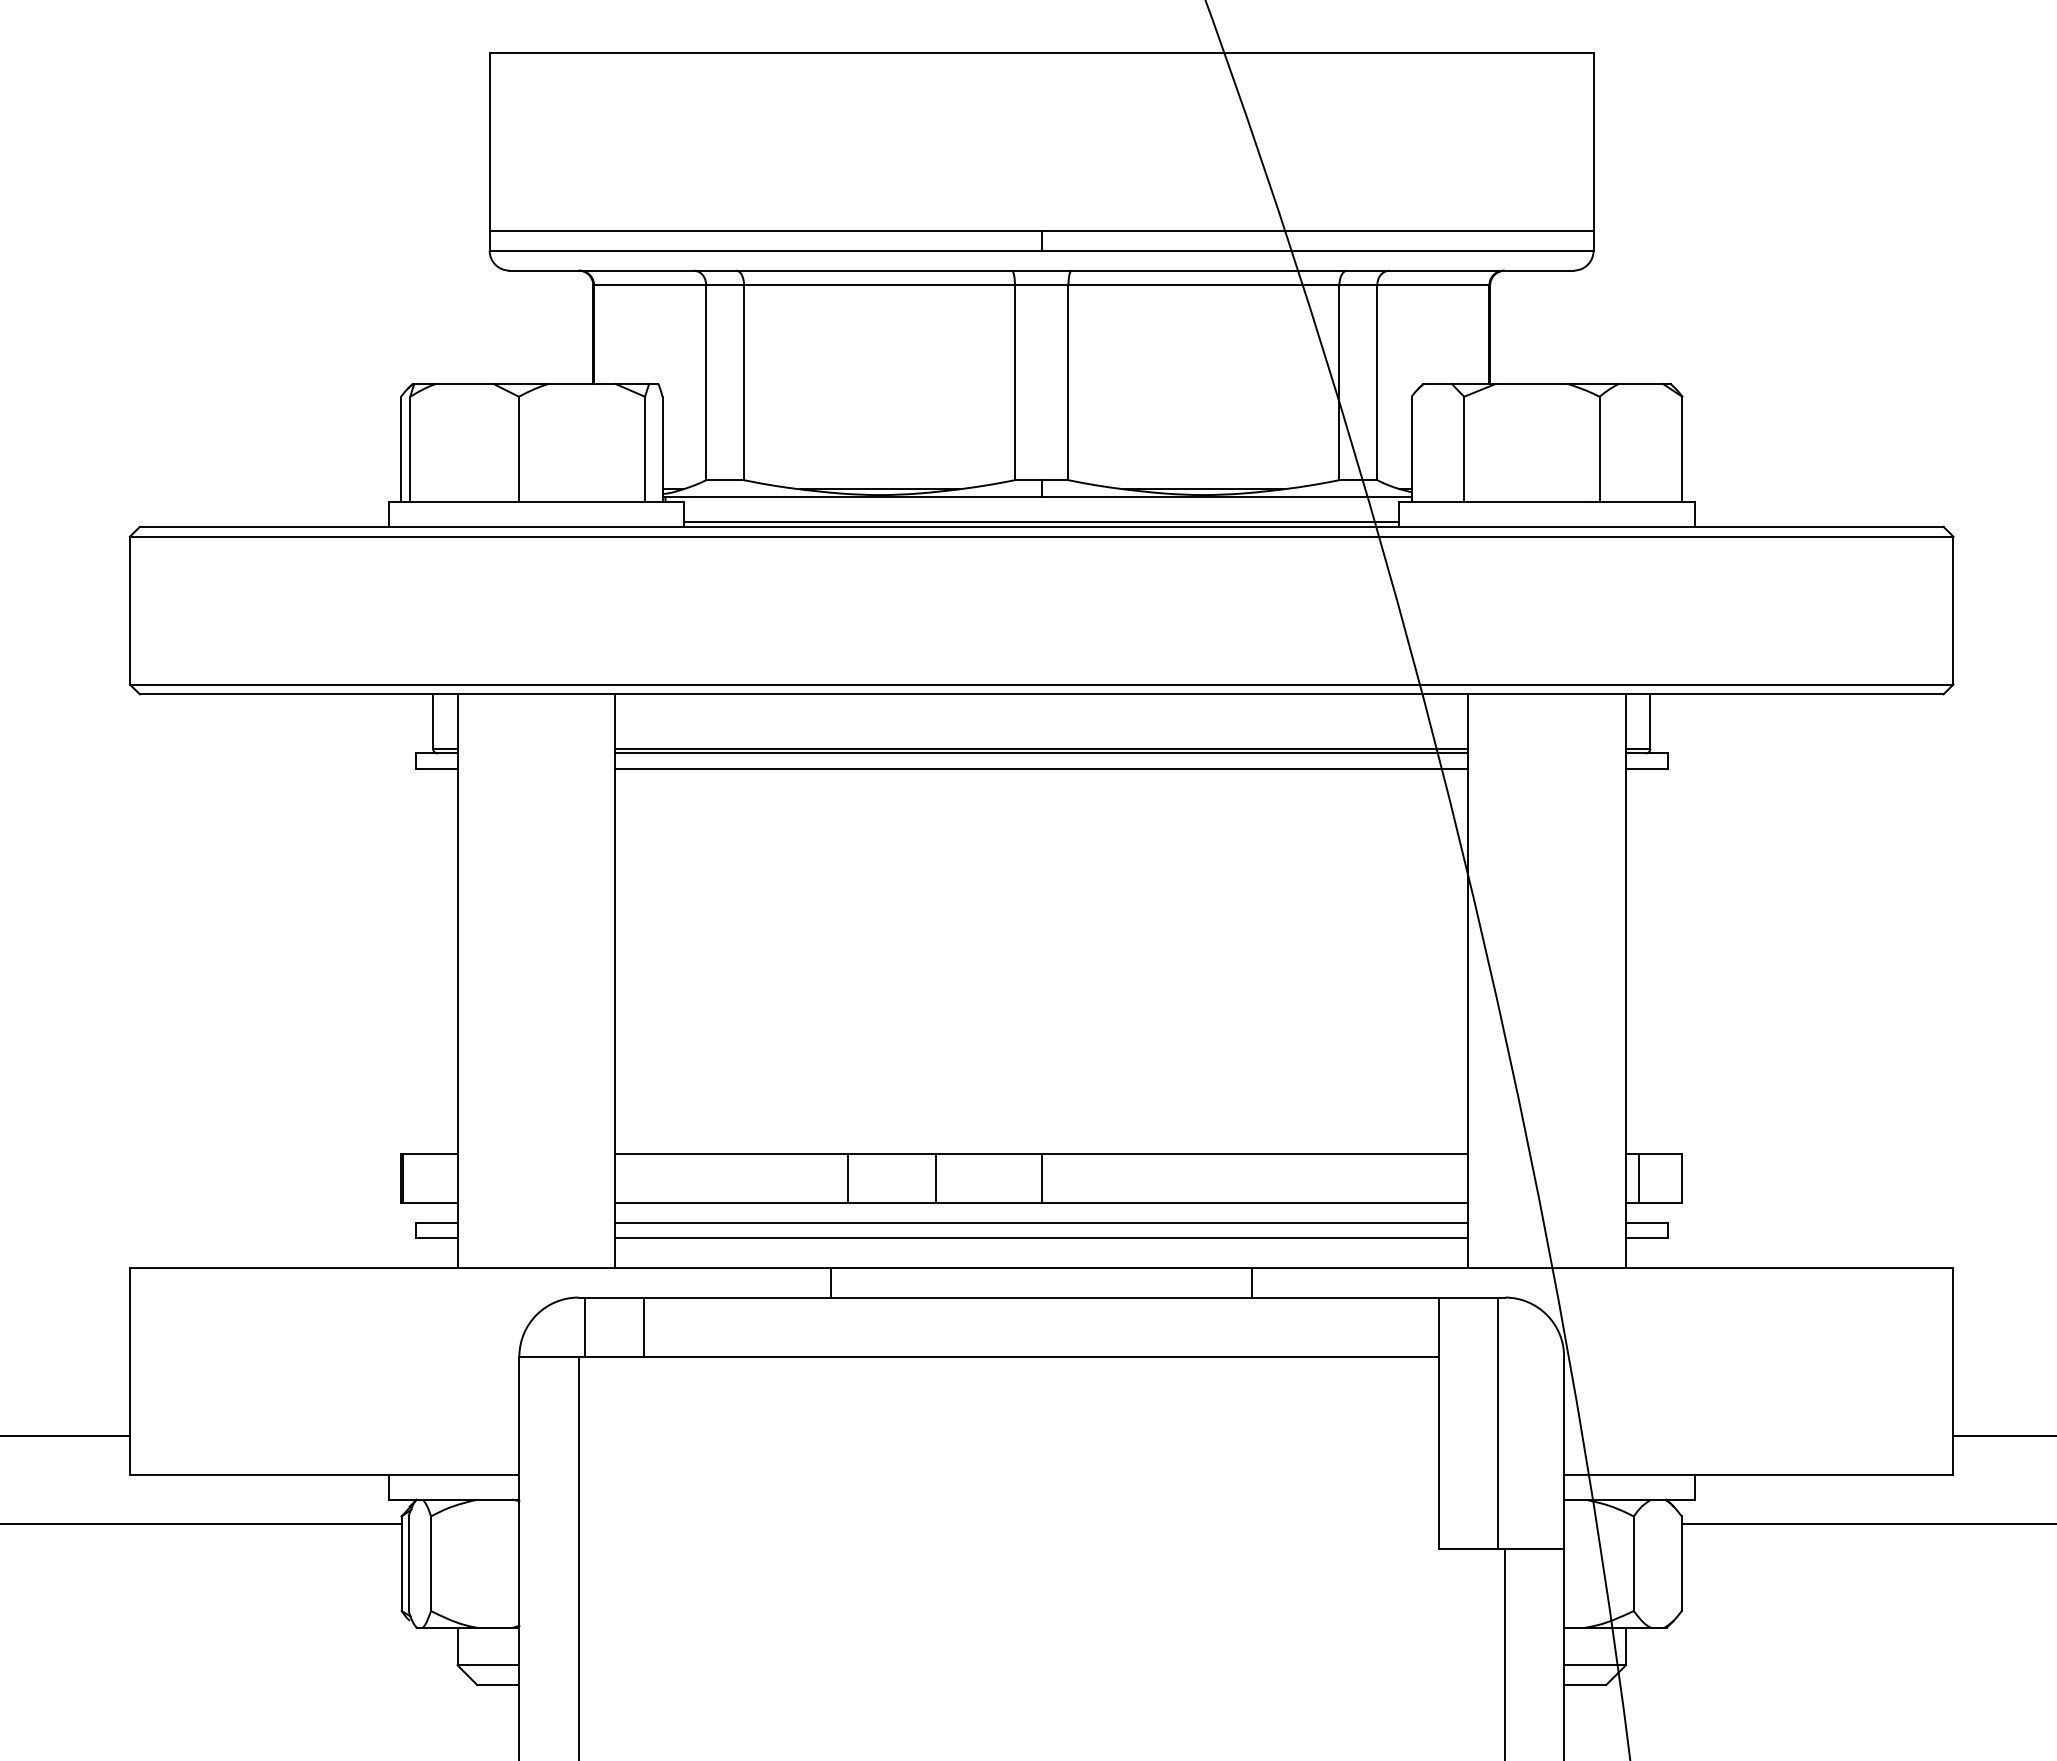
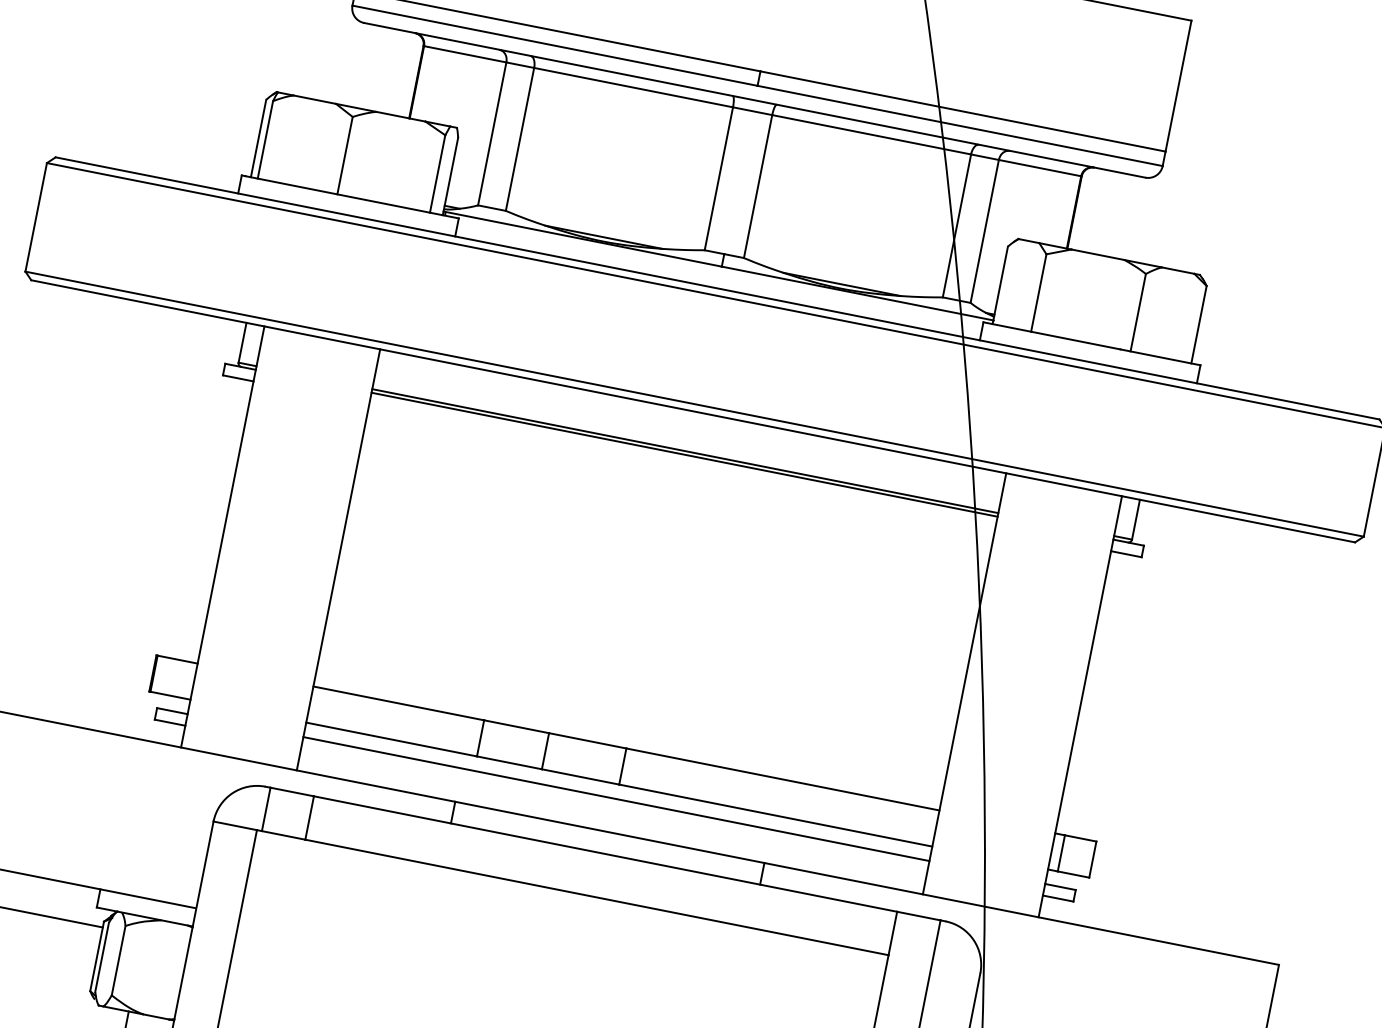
line: (1041, 521) -> (718, 284), removed
line: (1041, 769) -> (682, 466), removed
line: (1041, 1238) -> (613, 810), removed

